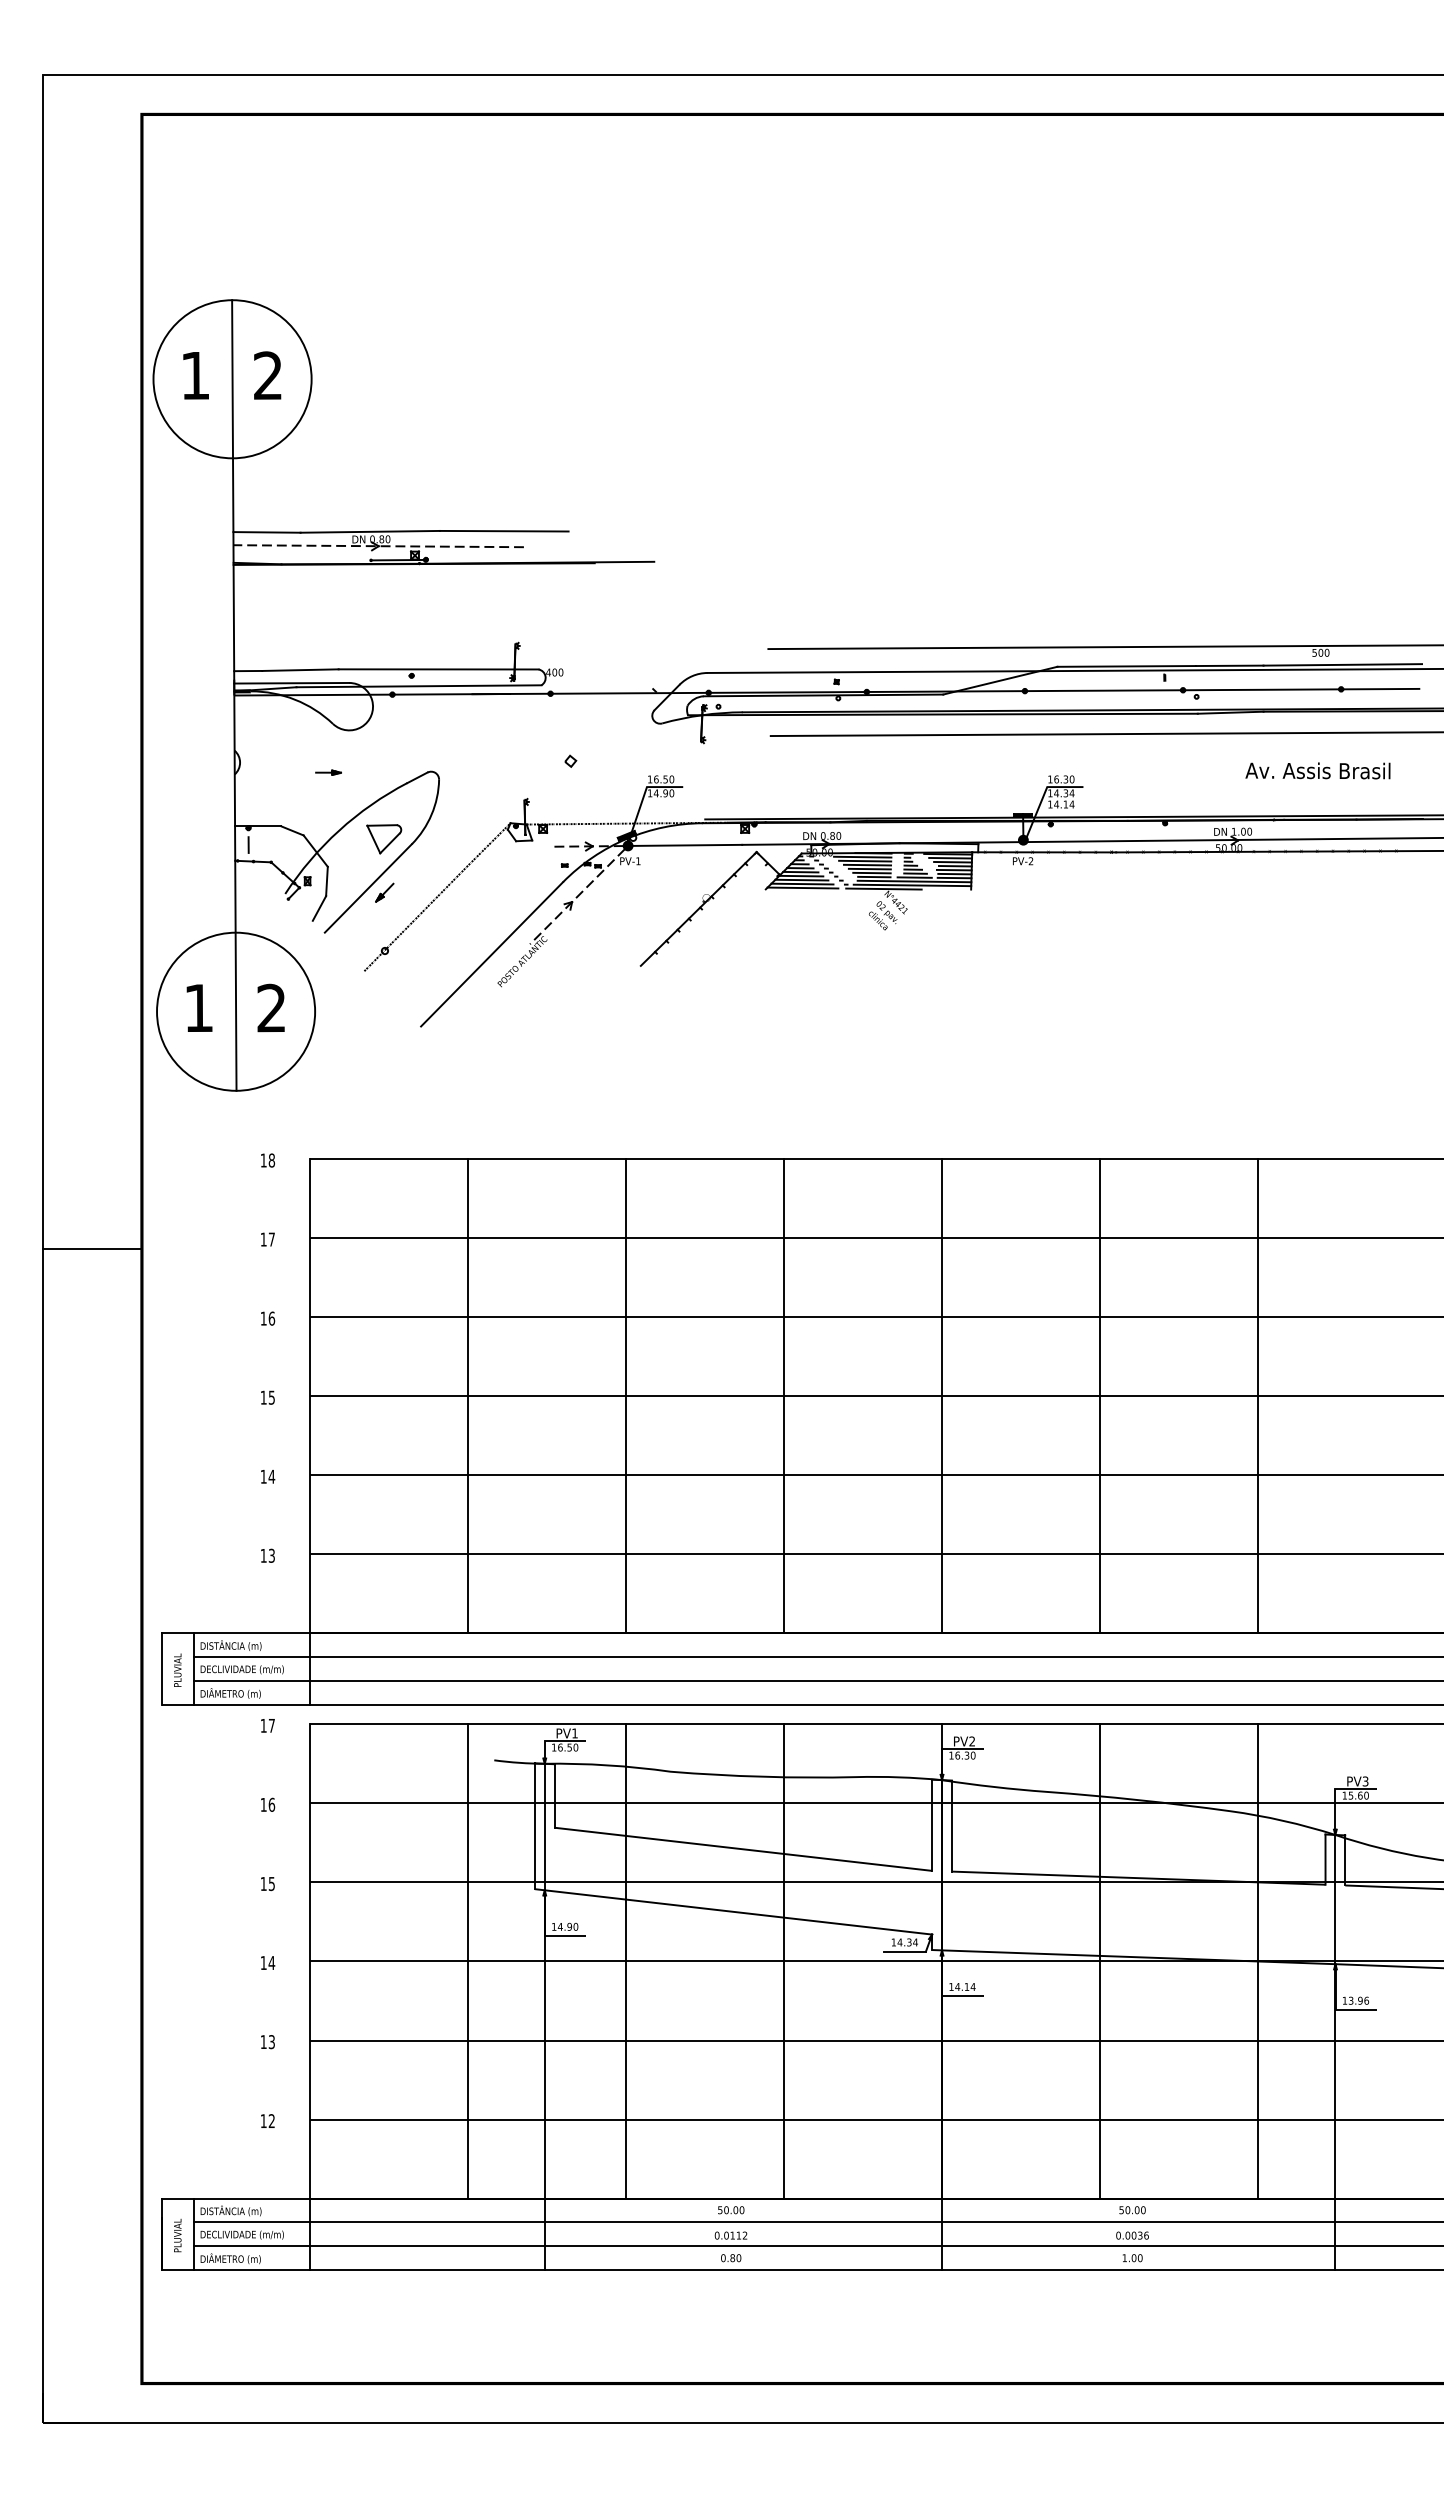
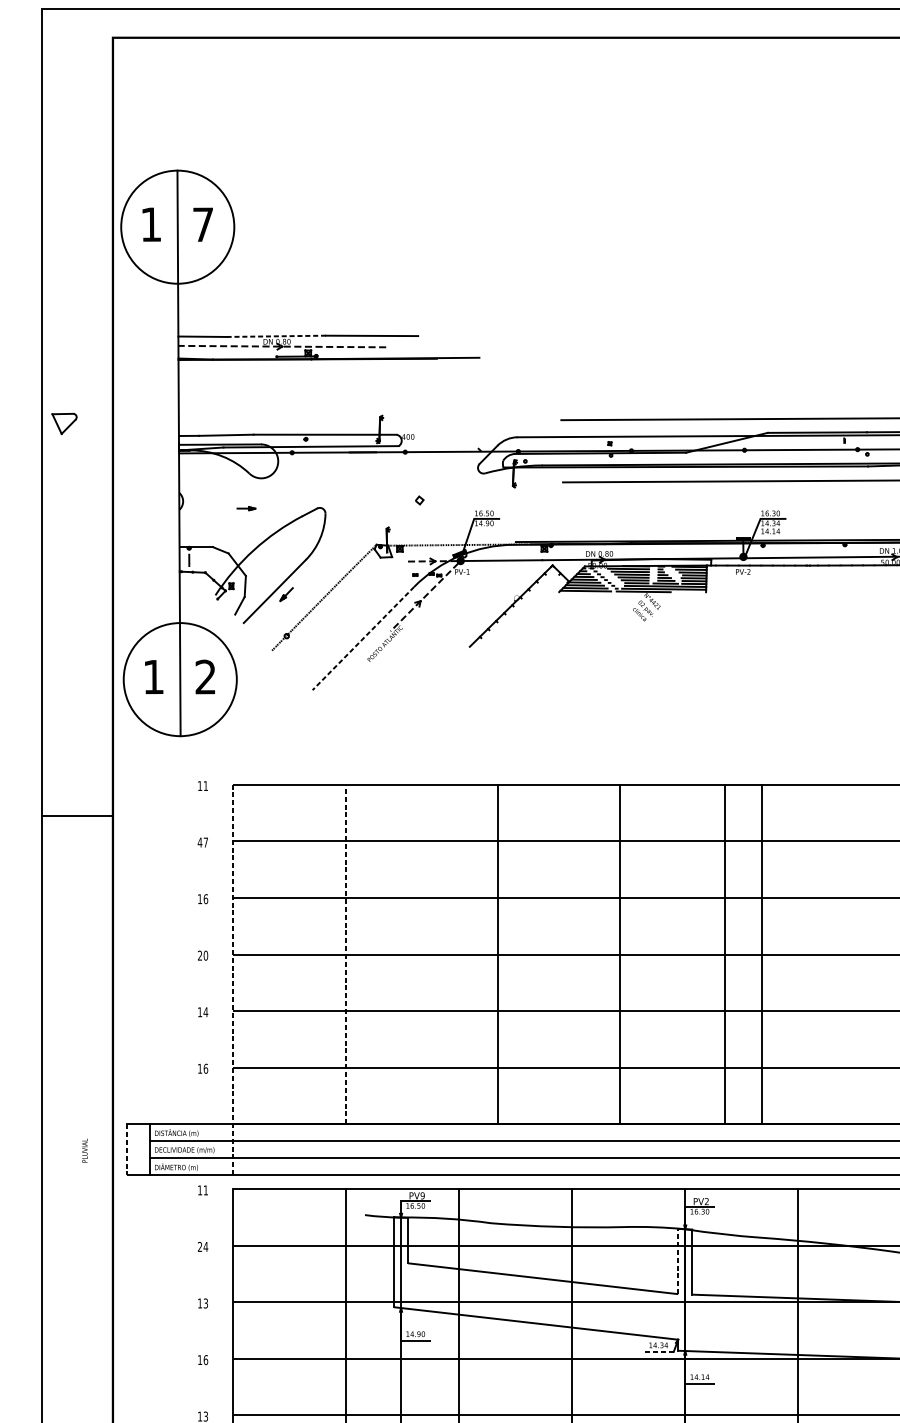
text: (267, 375) -> (202, 224), 2 -> 7
line: (370, 531) -> (276, 336), solid -> dashed
part: (384, 839) -> (64, 424), moved
line: (491, 954) -> (362, 638), solid -> dashed
text: (271, 1160) -> (205, 786), 18 -> 11
text: (263, 1239) -> (199, 842), 17 -> 47
line: (92, 1248) -> (77, 815), moved
line: (467, 1395) -> (345, 954), solid -> dashed
line: (625, 1395) -> (498, 954), moved
line: (783, 1395) -> (619, 954), moved
line: (942, 1395) -> (725, 954), moved
line: (1100, 1395) -> (762, 954), moved
text: (267, 1397) -> (202, 955), 15 -> 20
line: (309, 1431) -> (232, 979), solid -> dashed
text: (271, 1555) -> (205, 1068), 13 -> 16
line: (161, 1668) -> (126, 1149), solid -> dashed
text: (177, 1669) -> (84, 1150), moved
text: (271, 1725) -> (205, 1190), 17 -> 11
text: (574, 1733) -> (422, 1195), PV1 -> PV9
text: (267, 1804) -> (202, 1246), 16 -> 24
line: (932, 1825) -> (678, 1261), solid -> dashed
text: (271, 1883) -> (205, 1303), 15 -> 13
line: (905, 1951) -> (659, 1351), solid -> dashed
text: (271, 1962) -> (205, 1359), 14 -> 16

